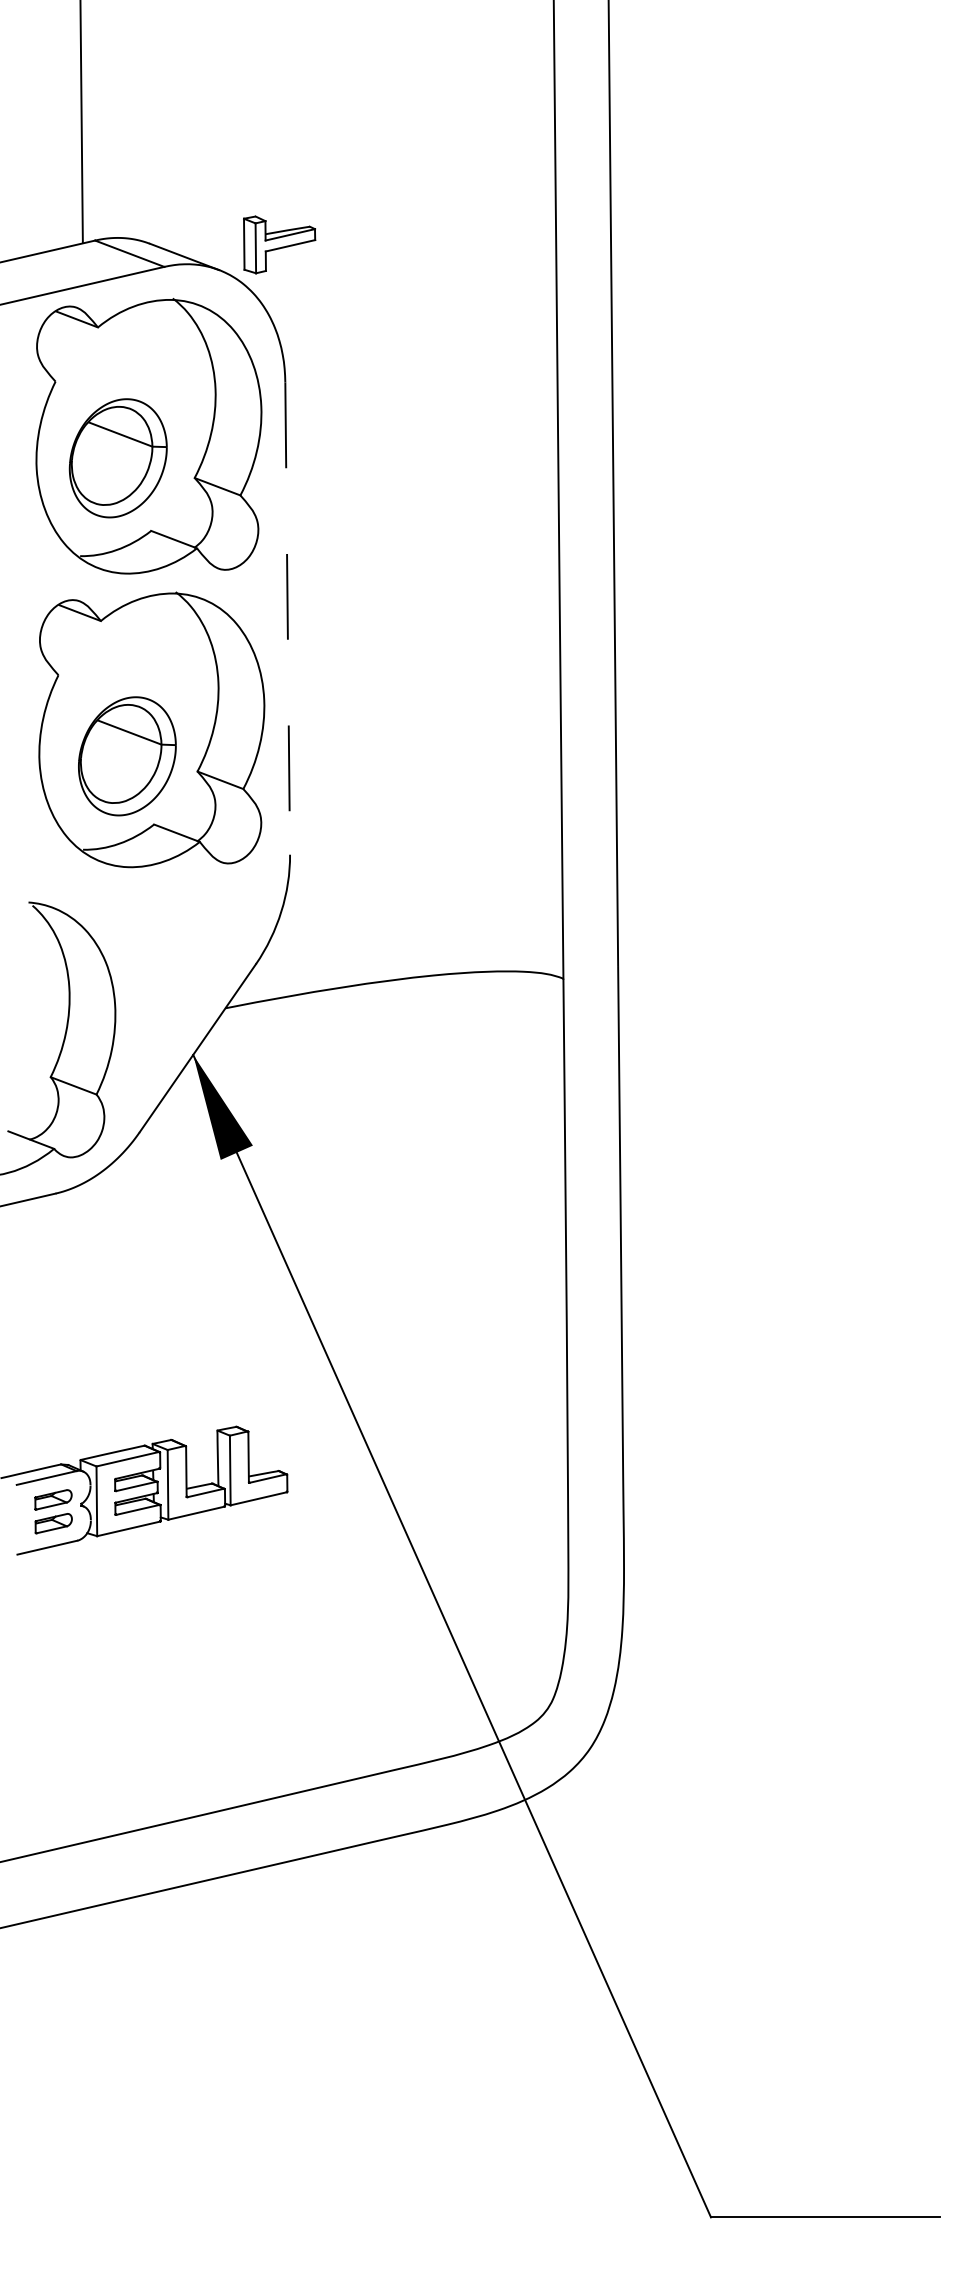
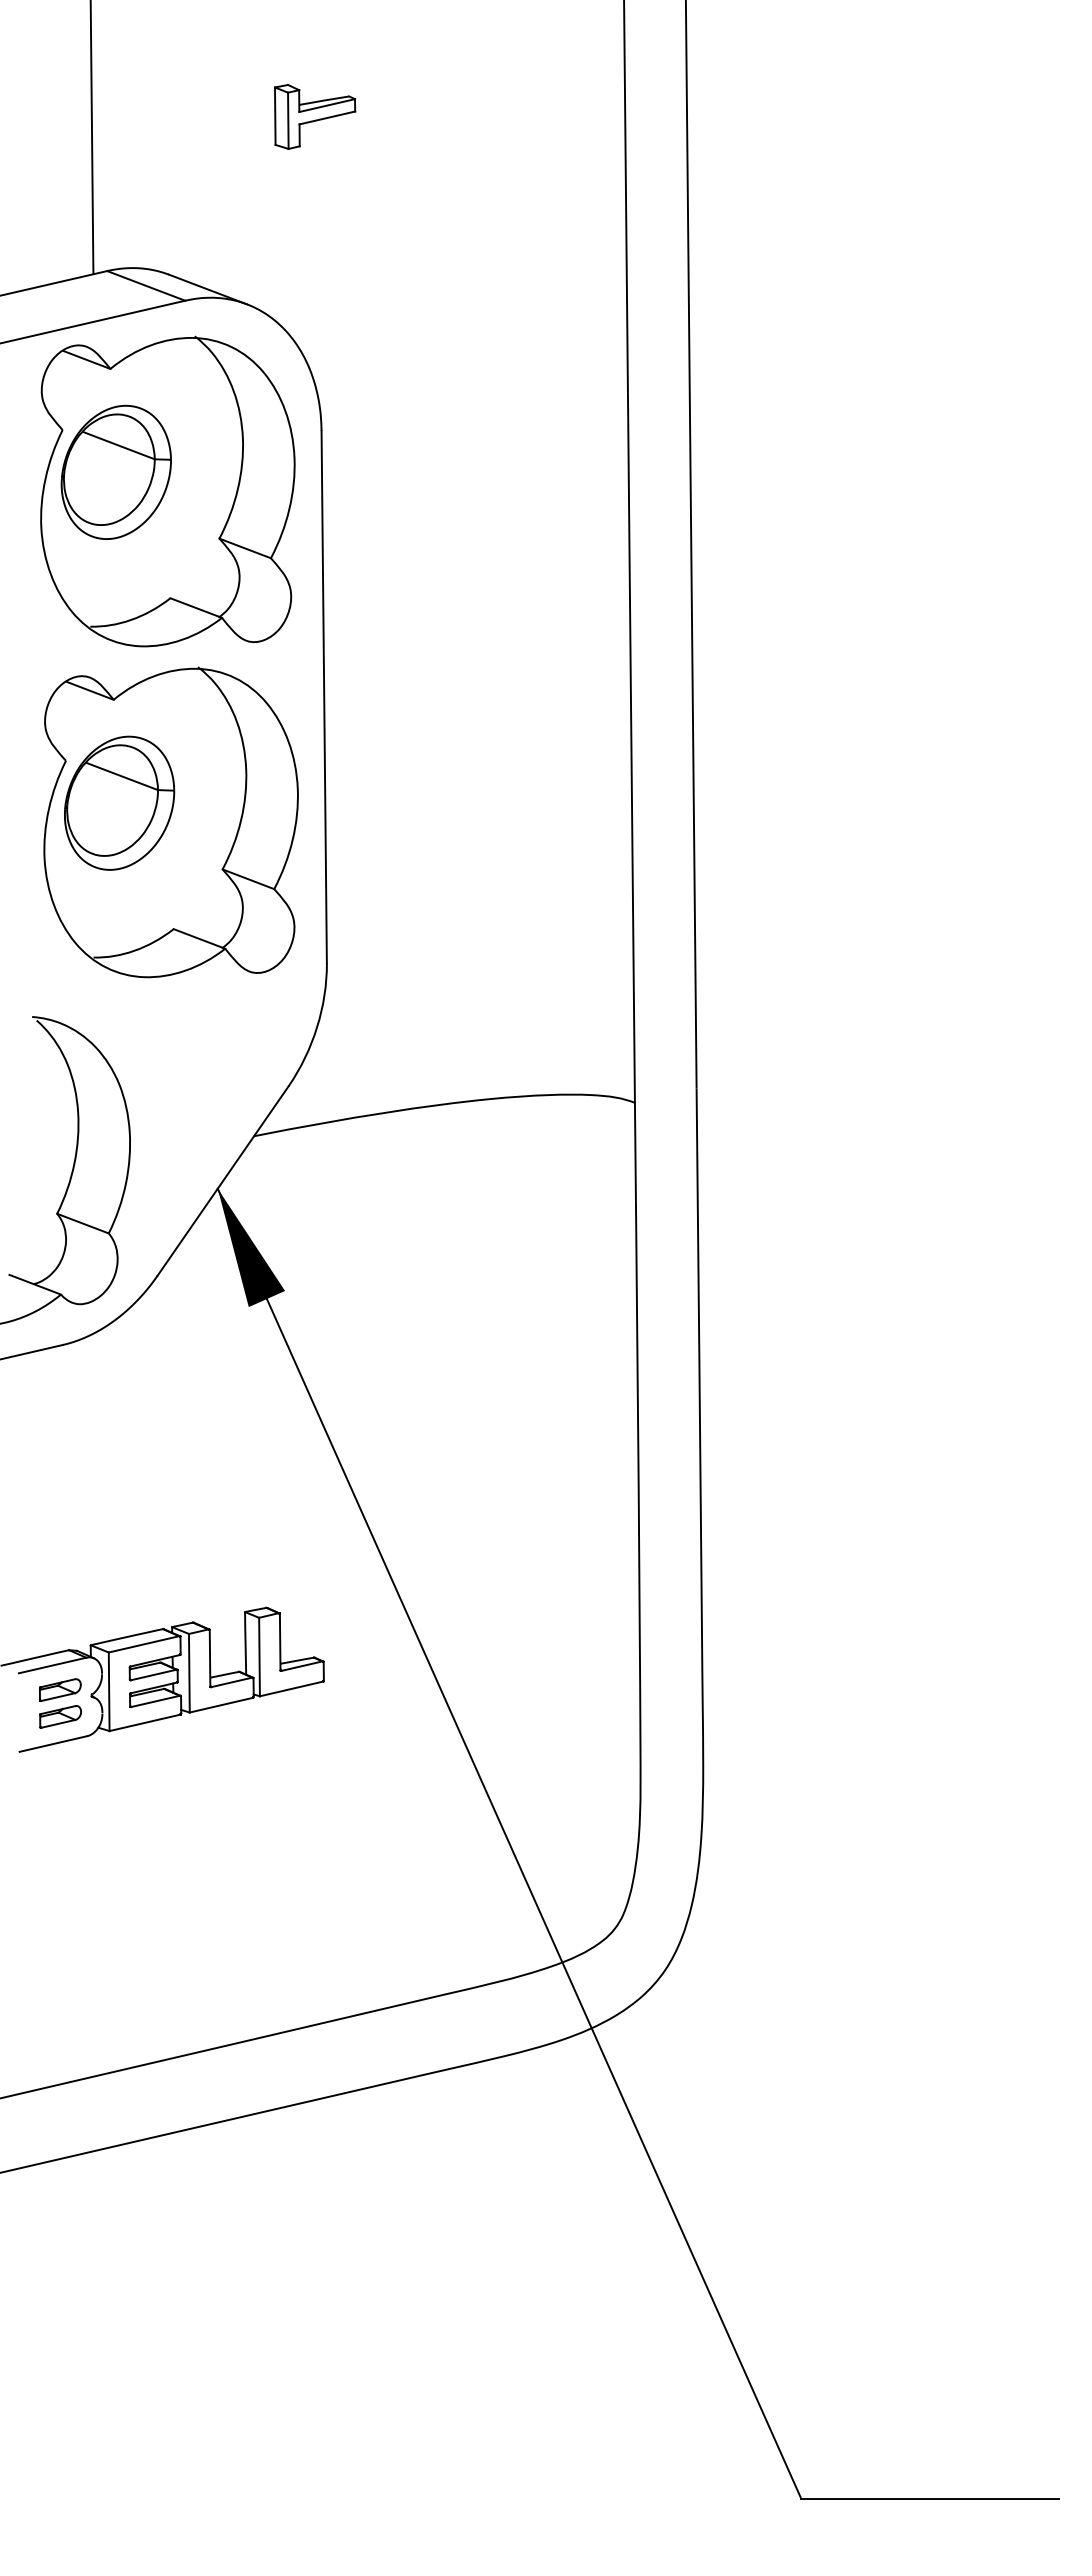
part: (279, 244) -> (315, 116), moved
part: (117, 457) -> (115, 471), moved
line: (287, 618) -> (324, 697), dashed -> solid
part: (127, 755) -> (119, 802), moved

